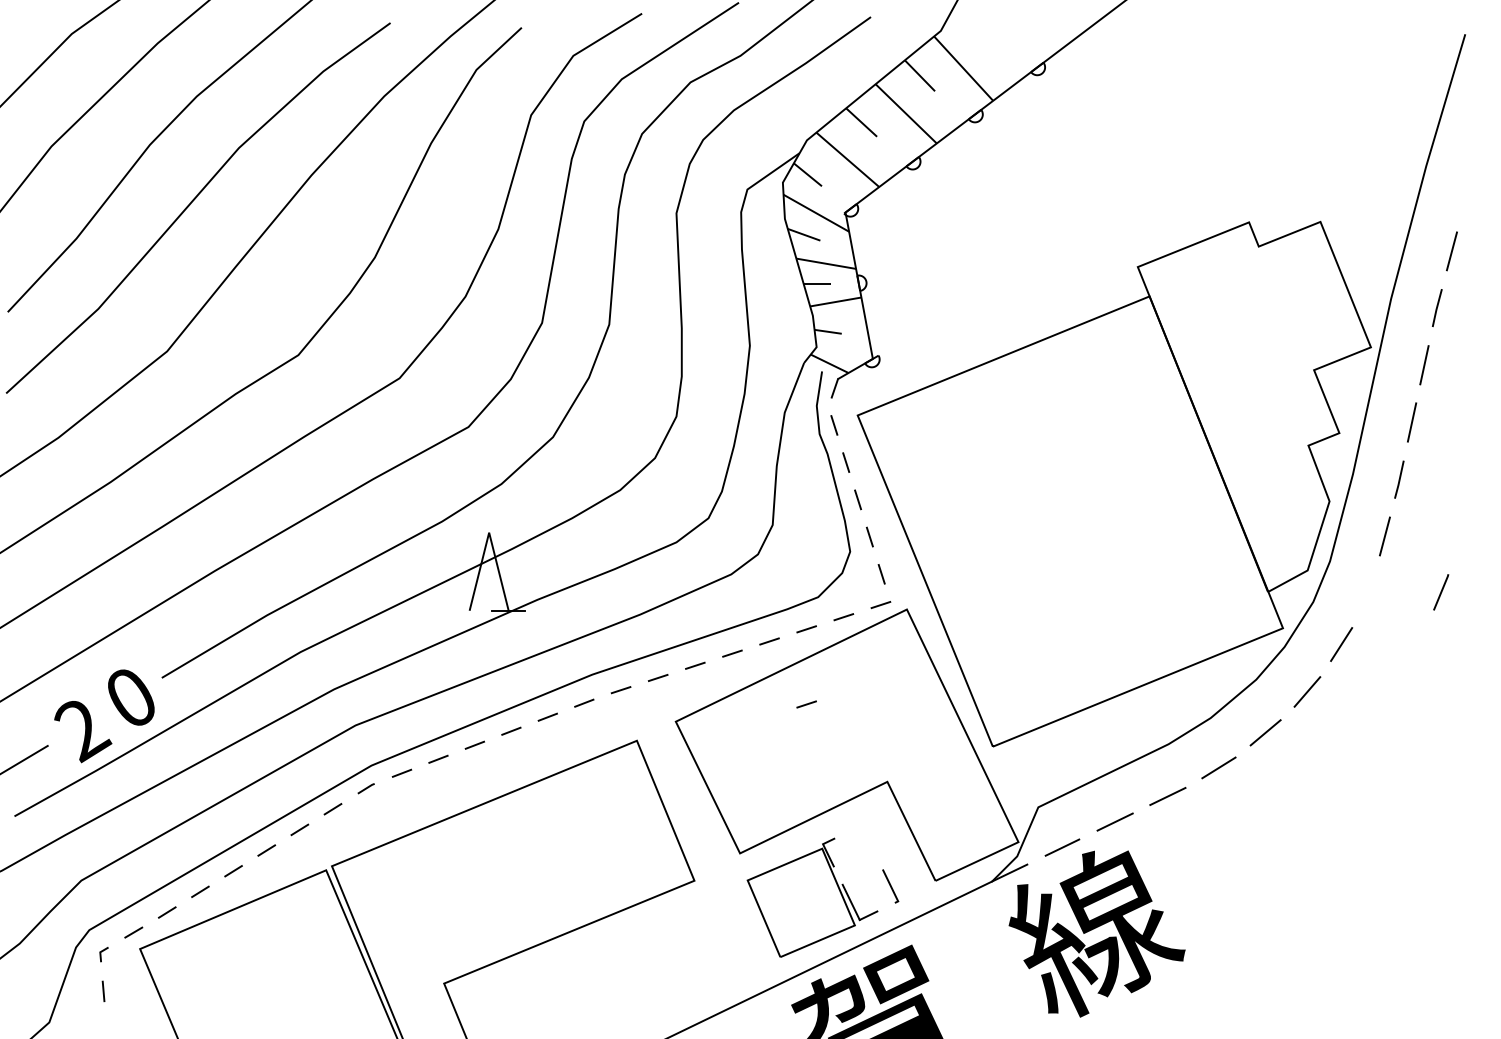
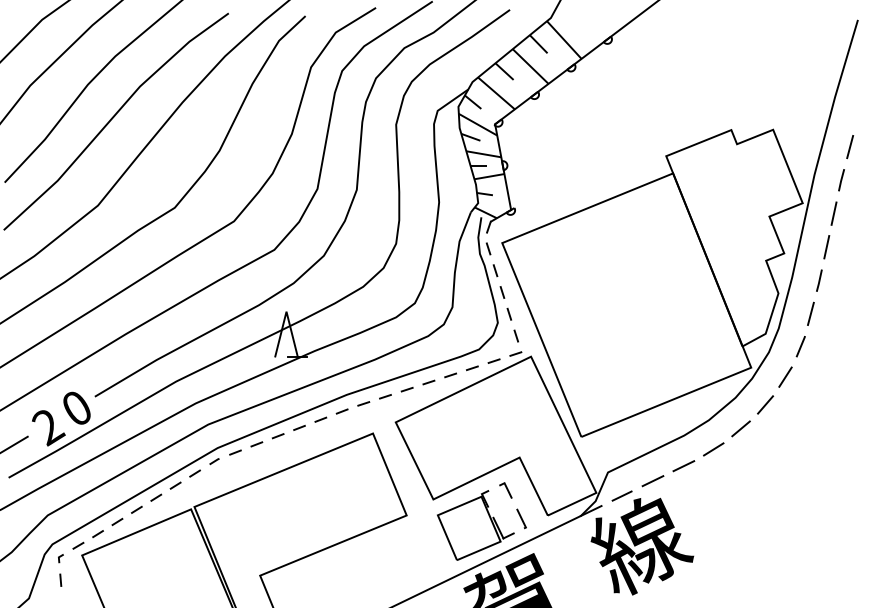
line: (1440, 592) -> (800, 346), moved
line: (806, 704) -> (472, 412), removed
line: (864, 836) -> (506, 489), added

